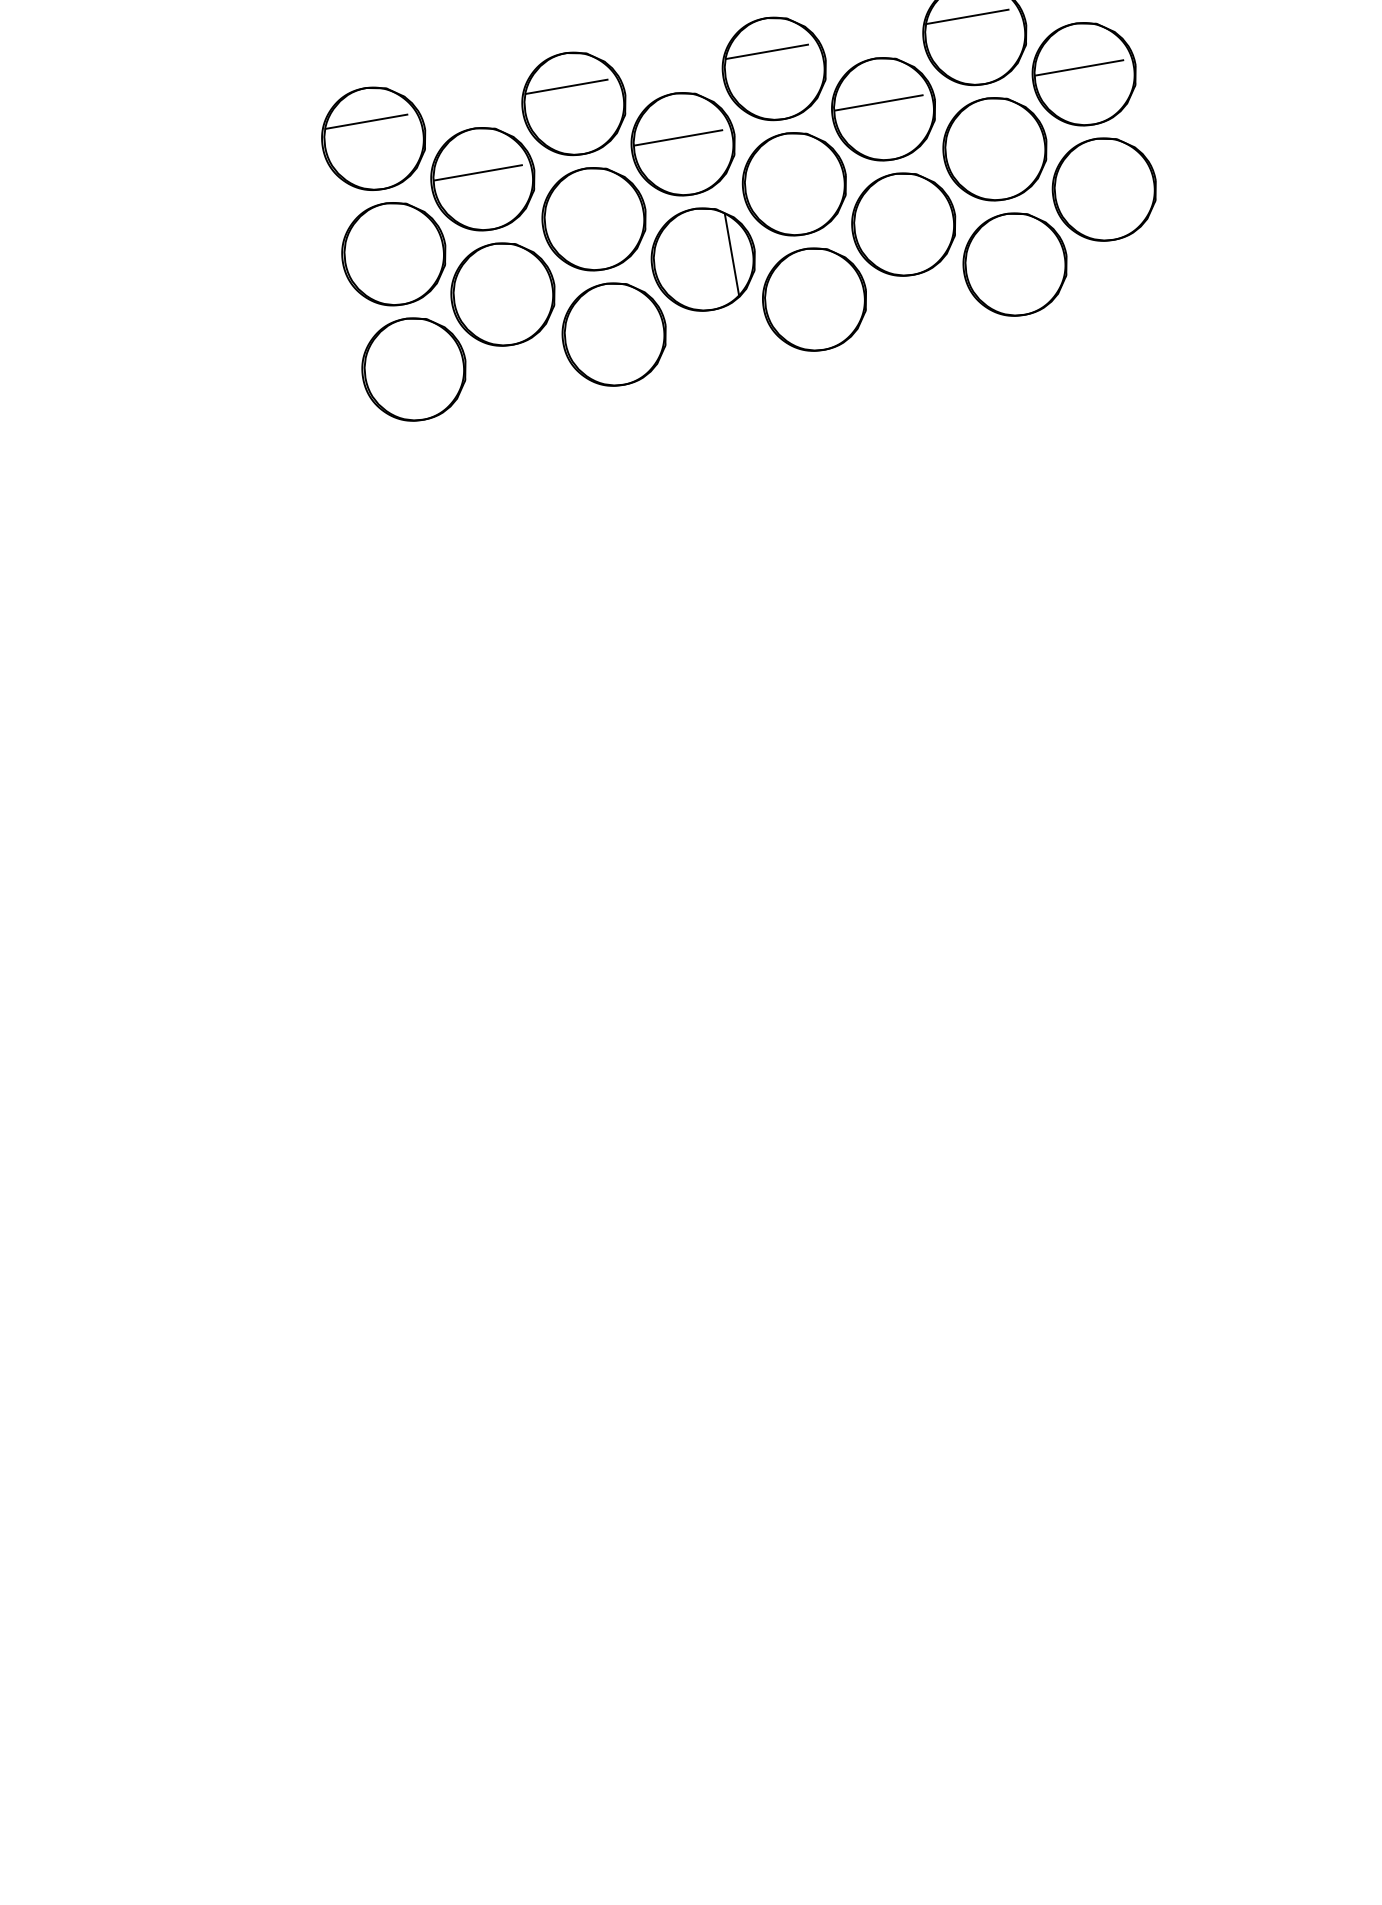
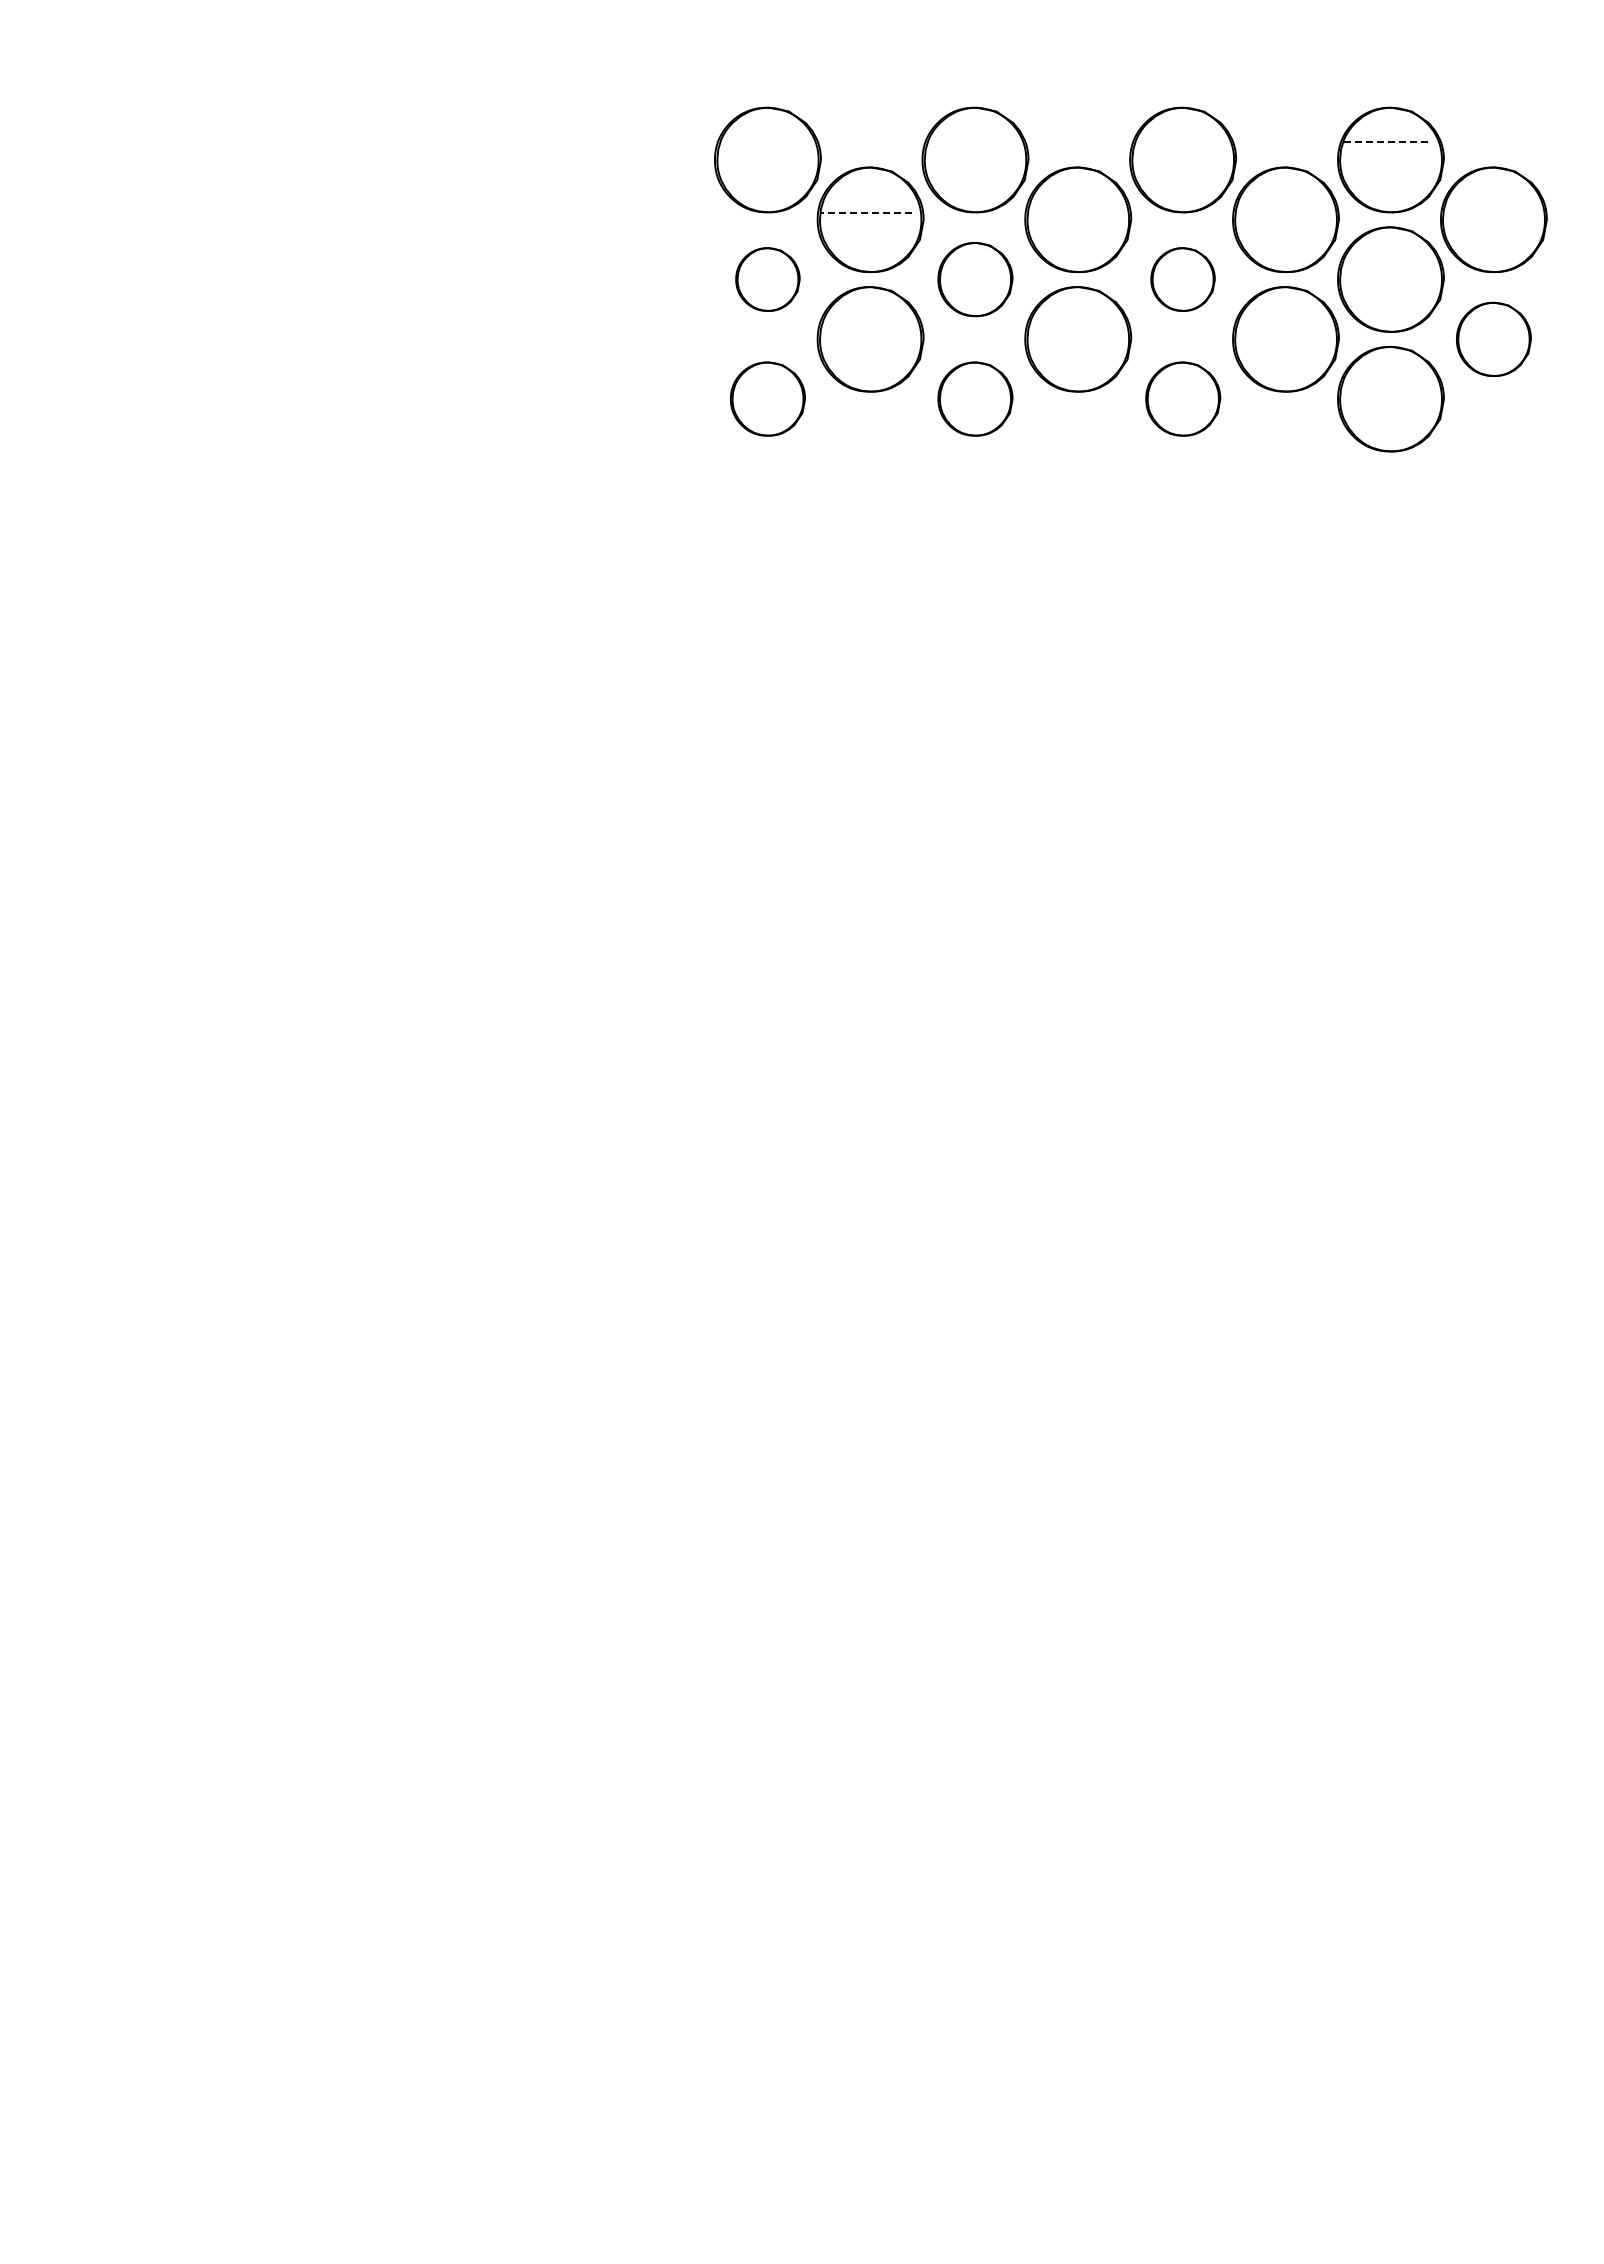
line: (967, 16) -> (1386, 141), solid -> dashed
line: (766, 51) -> (1177, 141), removed
line: (1079, 67) -> (1489, 212), removed
line: (566, 86) -> (970, 141), removed
line: (878, 102) -> (1281, 212), removed
line: (365, 121) -> (762, 141), removed
line: (677, 137) -> (1073, 212), removed
line: (477, 172) -> (866, 212), solid -> dashed
part: (794, 184) -> (1182, 279), size x0.6
part: (1104, 189) -> (1493, 339), size x0.7
part: (594, 218) -> (975, 279), size x0.7
part: (393, 253) -> (767, 279), size x0.6
line: (732, 255) -> (1107, 340), removed
part: (815, 298) -> (1183, 398), size x0.7
part: (614, 333) -> (975, 398), size x0.7
part: (413, 368) -> (767, 398), size x0.7

